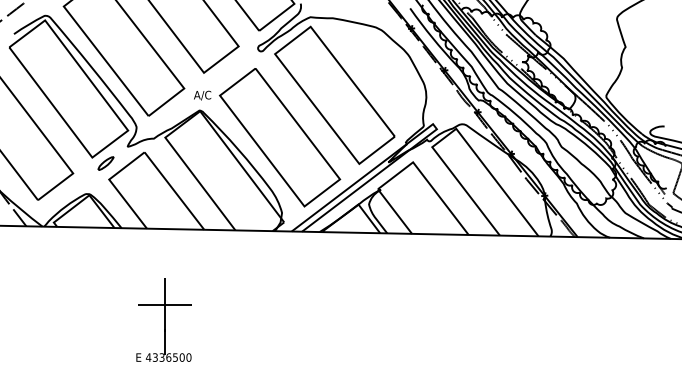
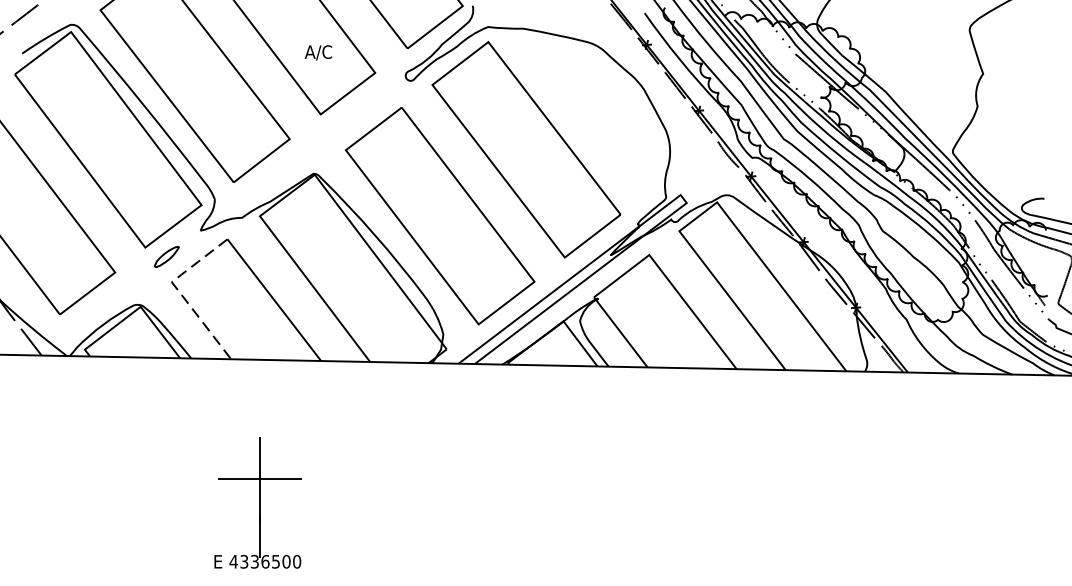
text: (202, 95) -> (318, 52), moved
line: (114, 185) -> (180, 291), solid -> dashed

